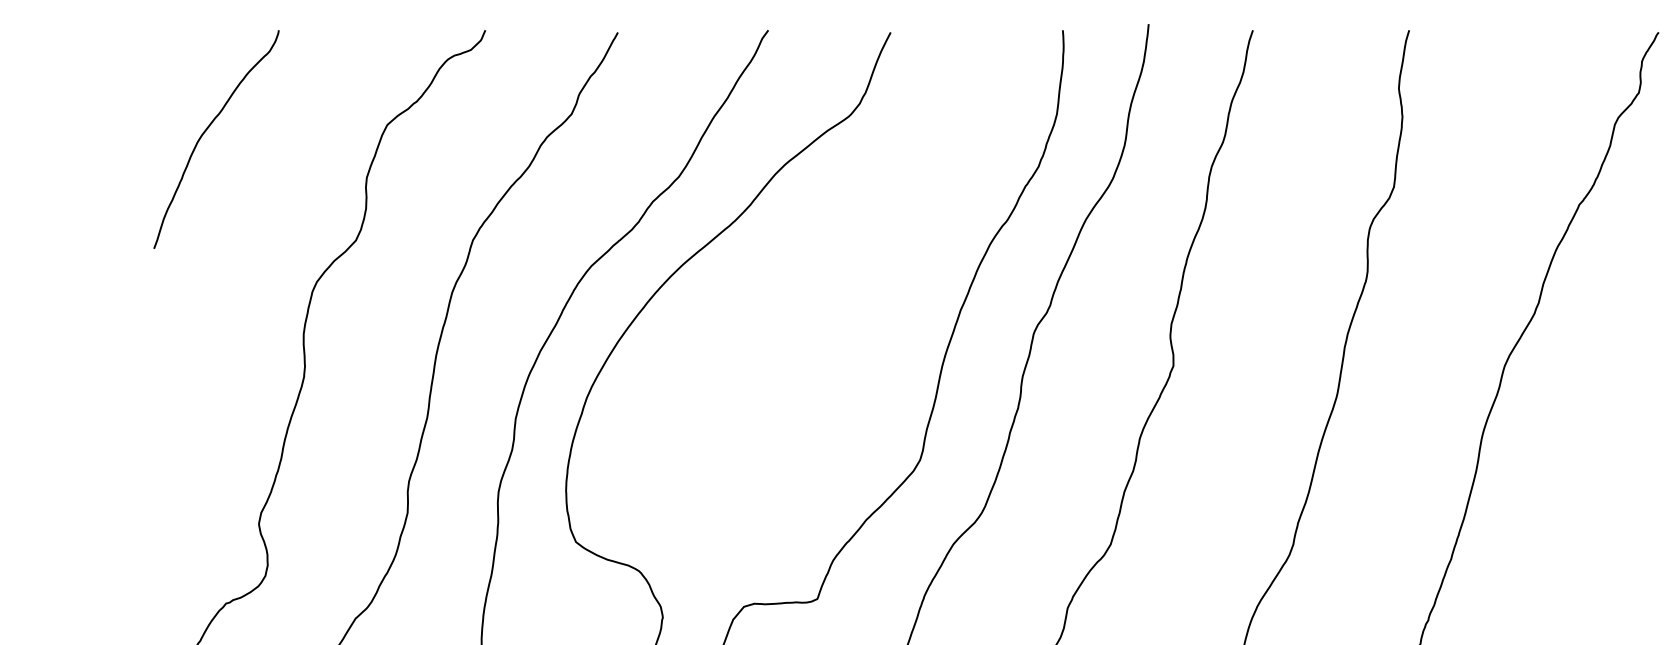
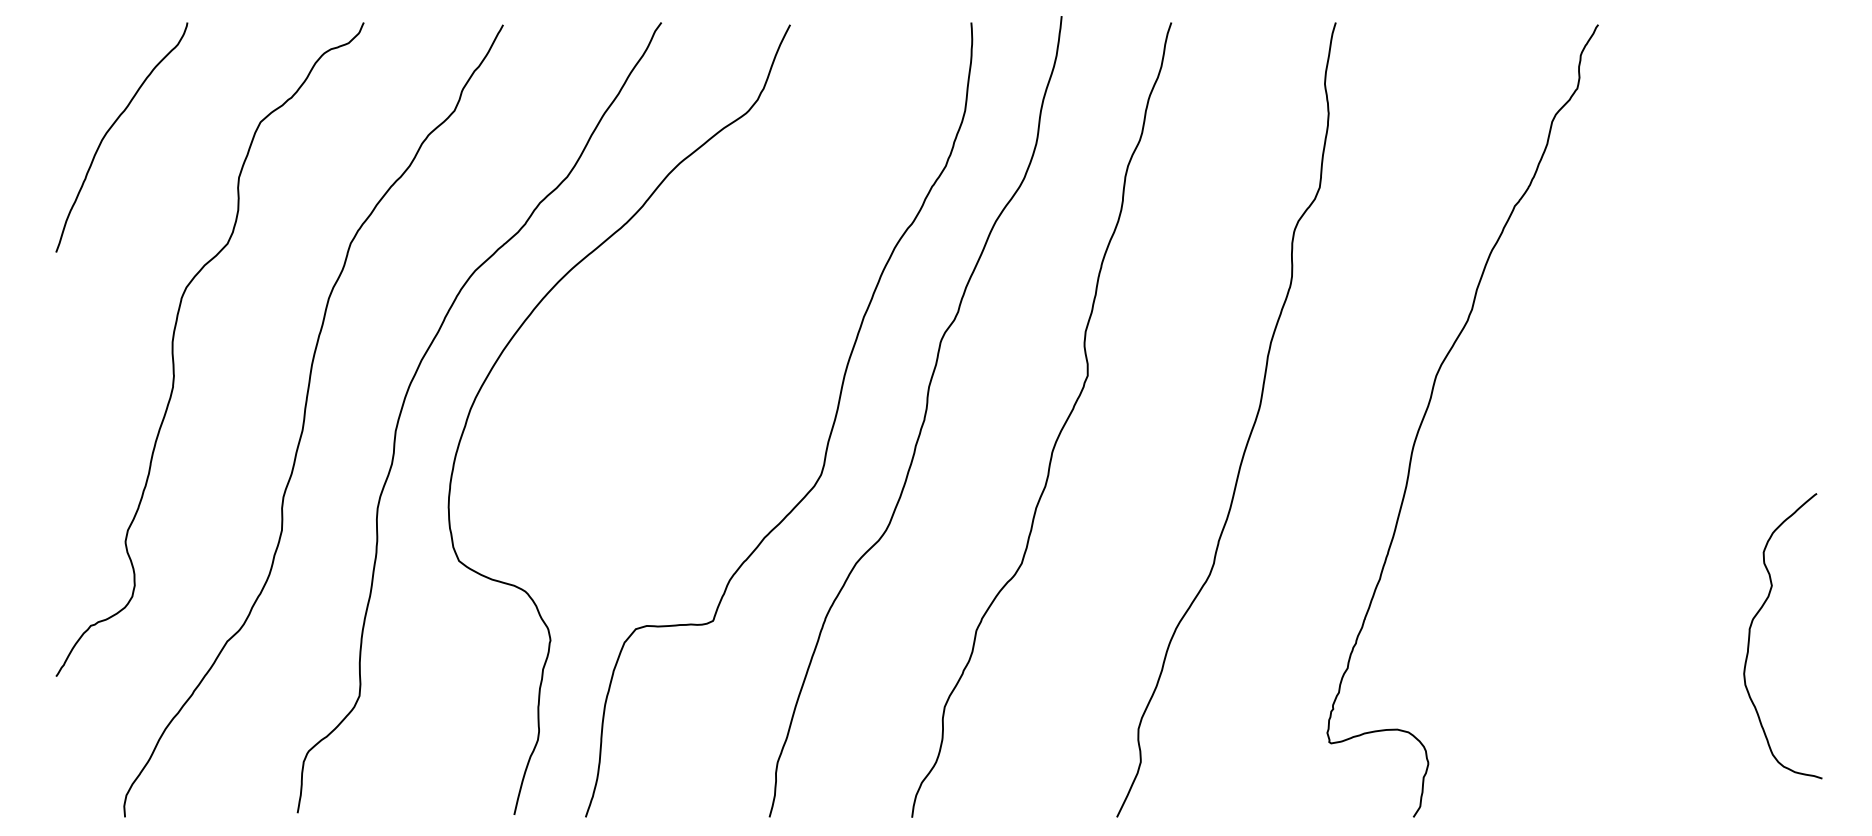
curve: (207, 130) -> (112, 127), moved

